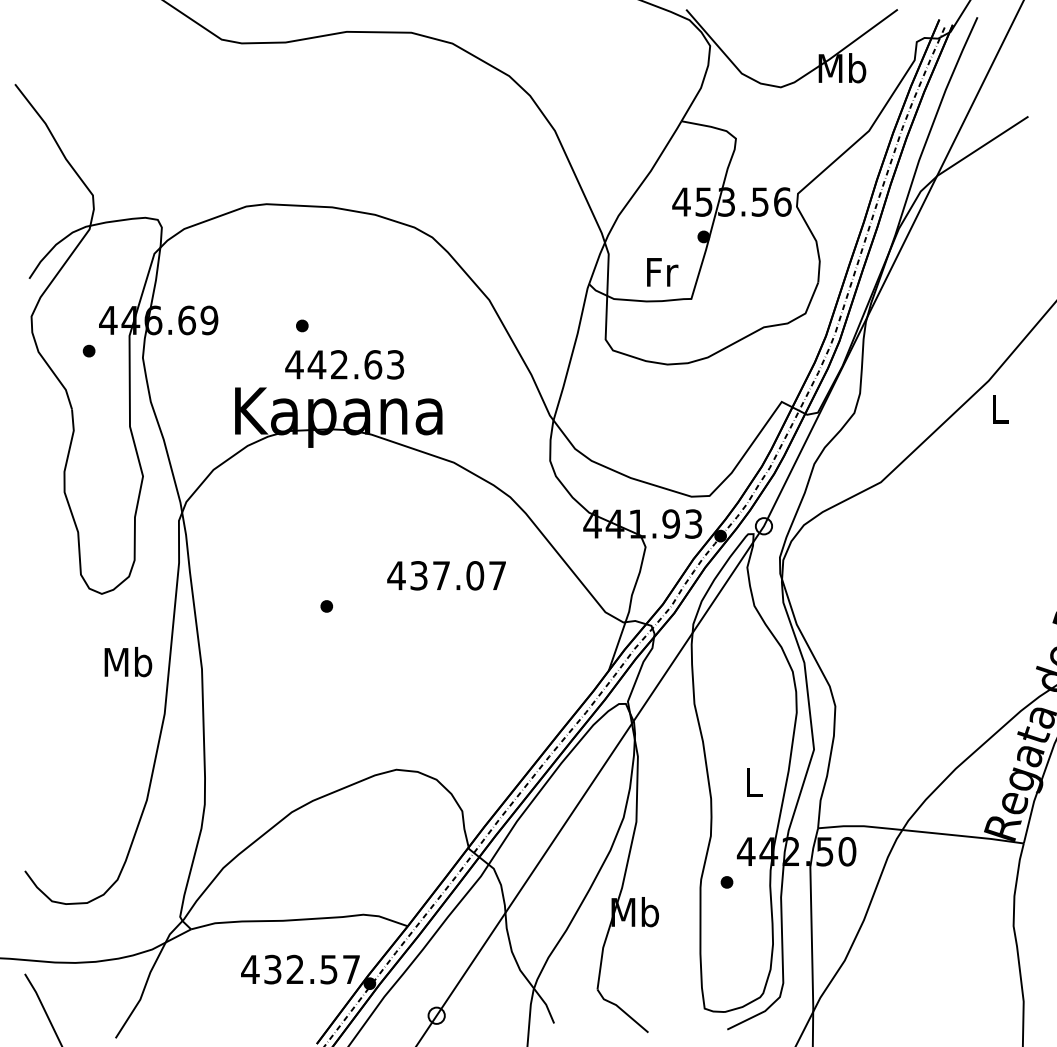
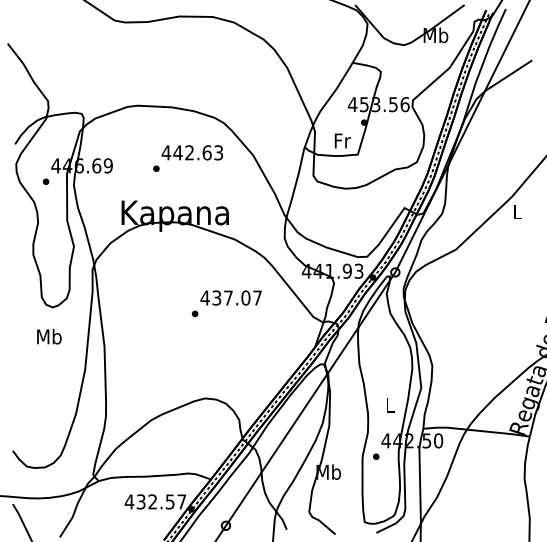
text: (343, 364) -> (191, 152), moved
part: (325, 605) -> (194, 313), moved
text: (128, 661) -> (49, 336), moved

